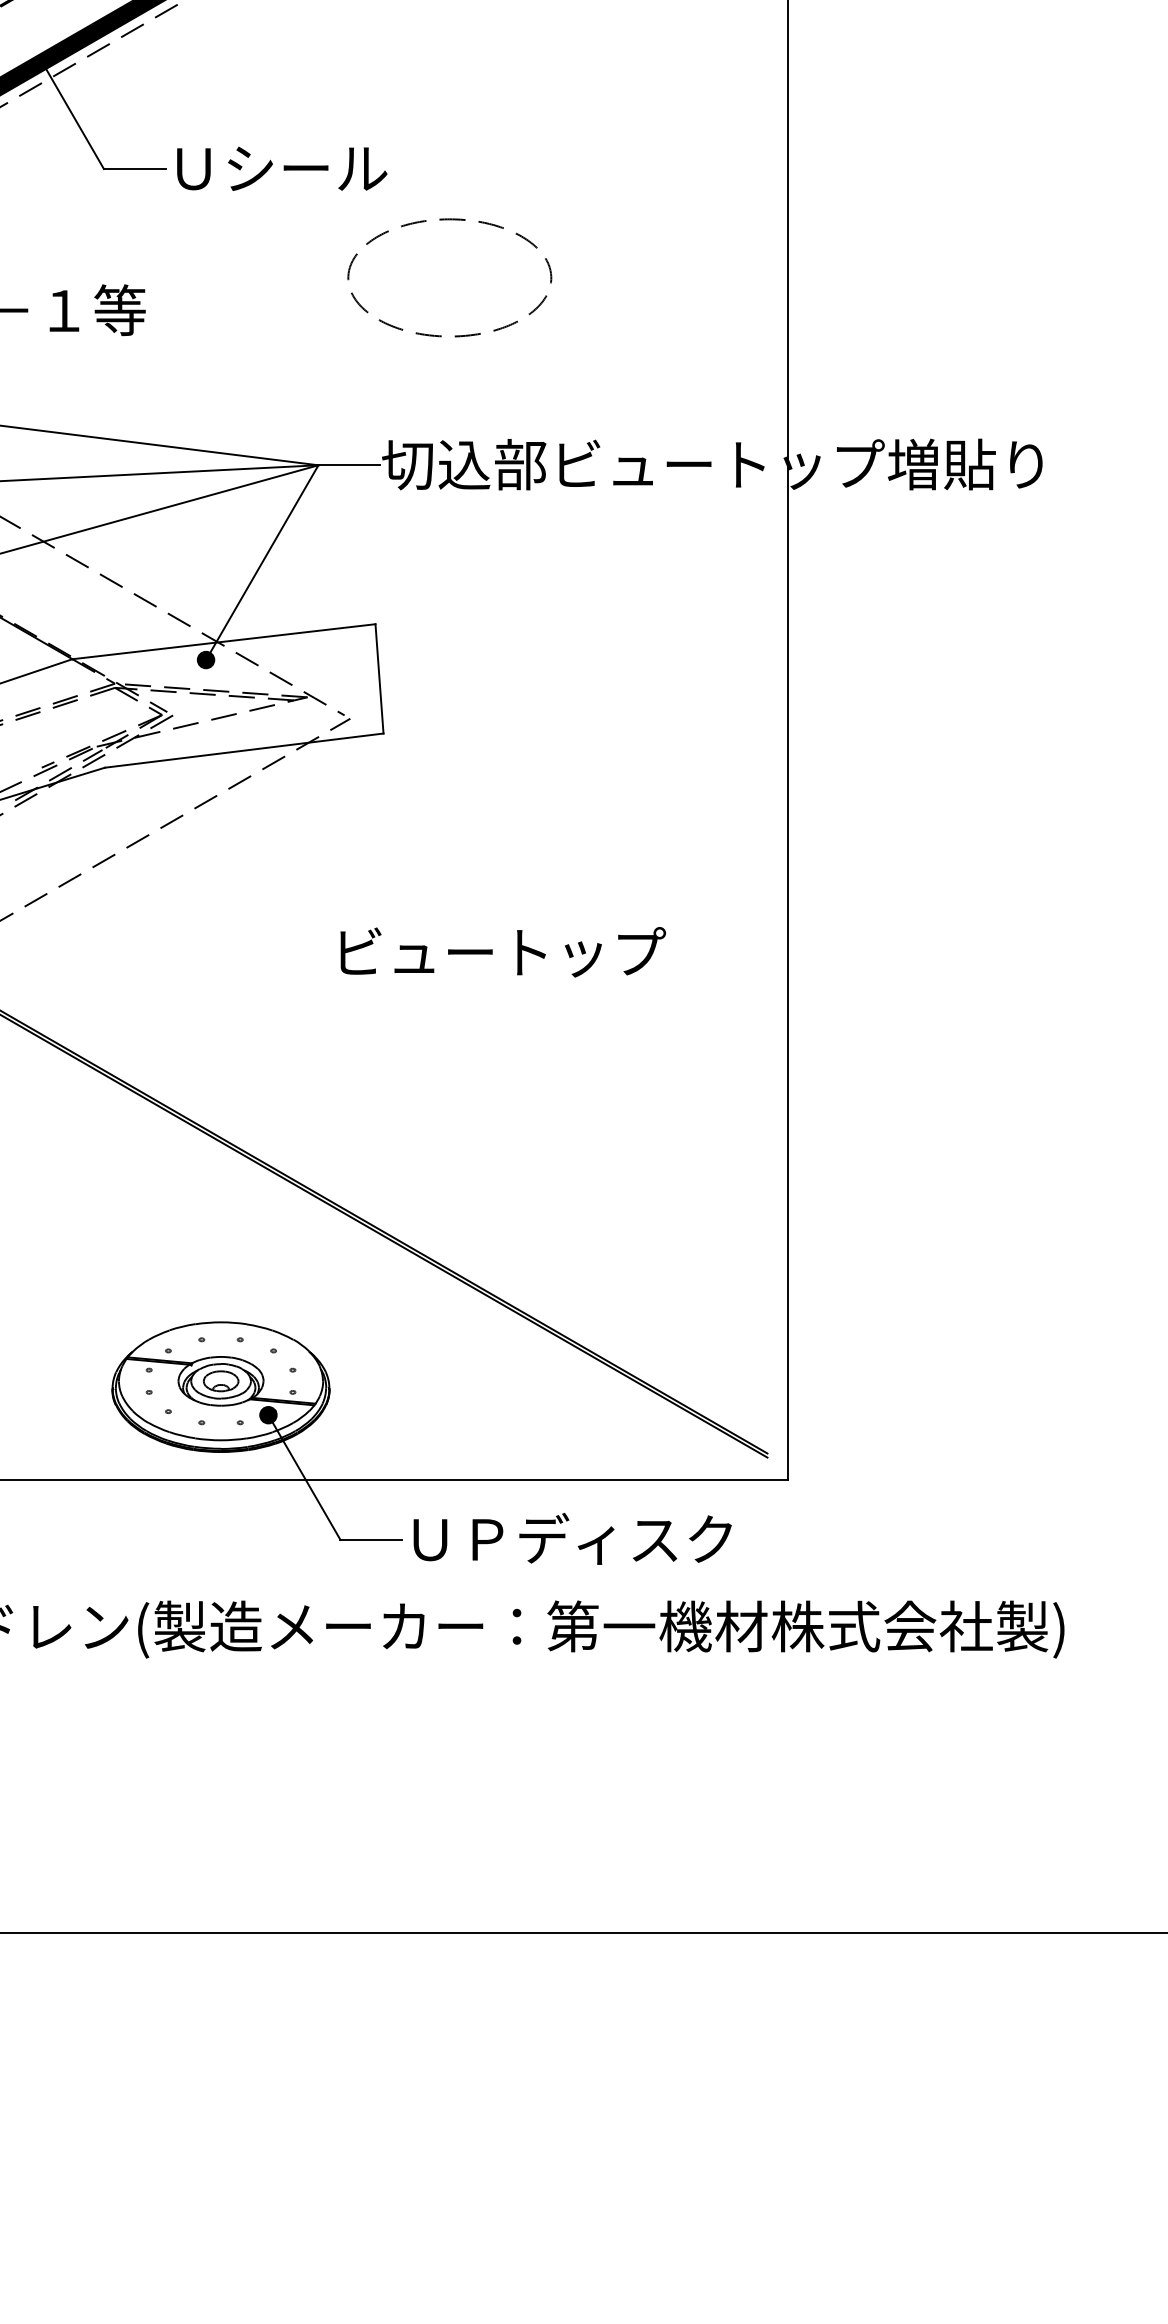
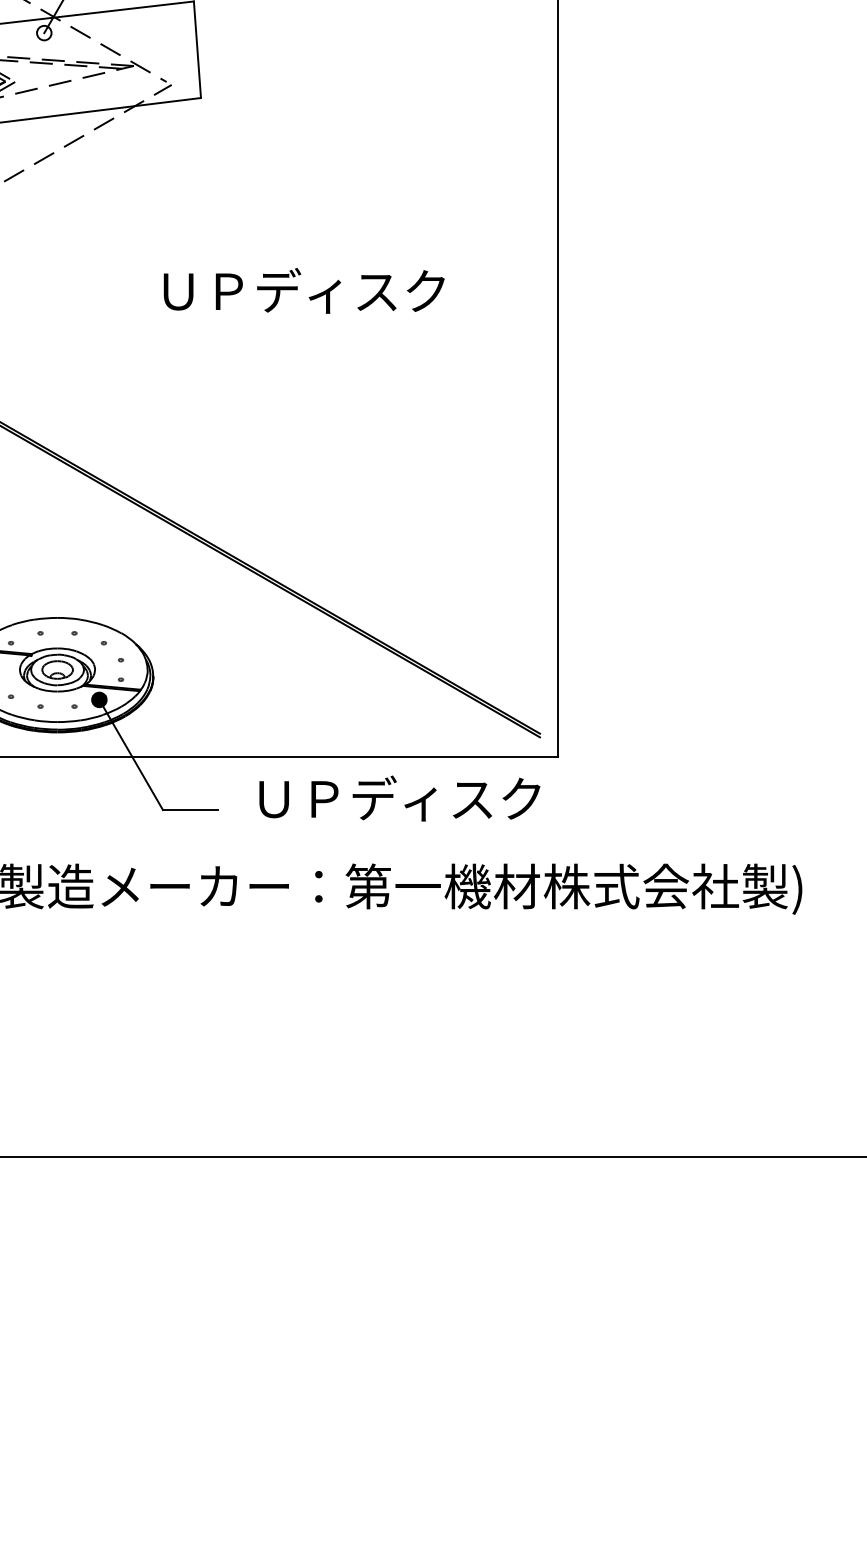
fill: (205, 659) -> (43, 32), removed
text: (503, 951) -> (306, 290), ビュートップ -> ＵＰディスク
text: (572, 1538) -> (399, 798), moved

